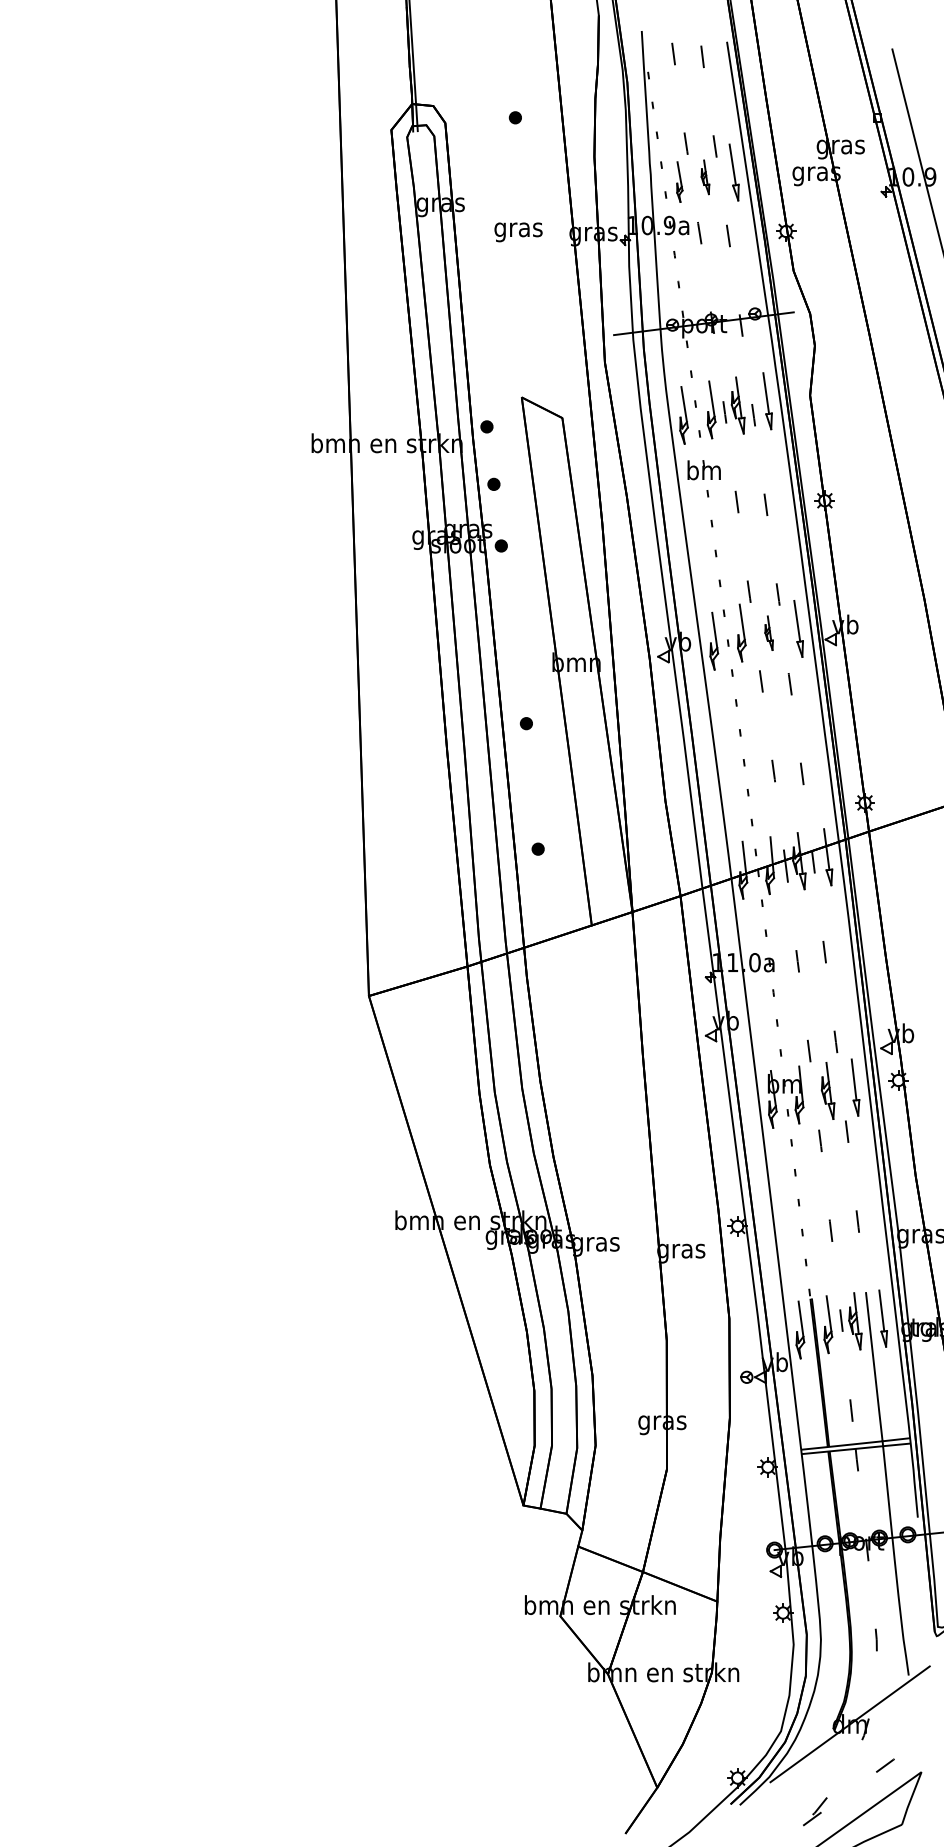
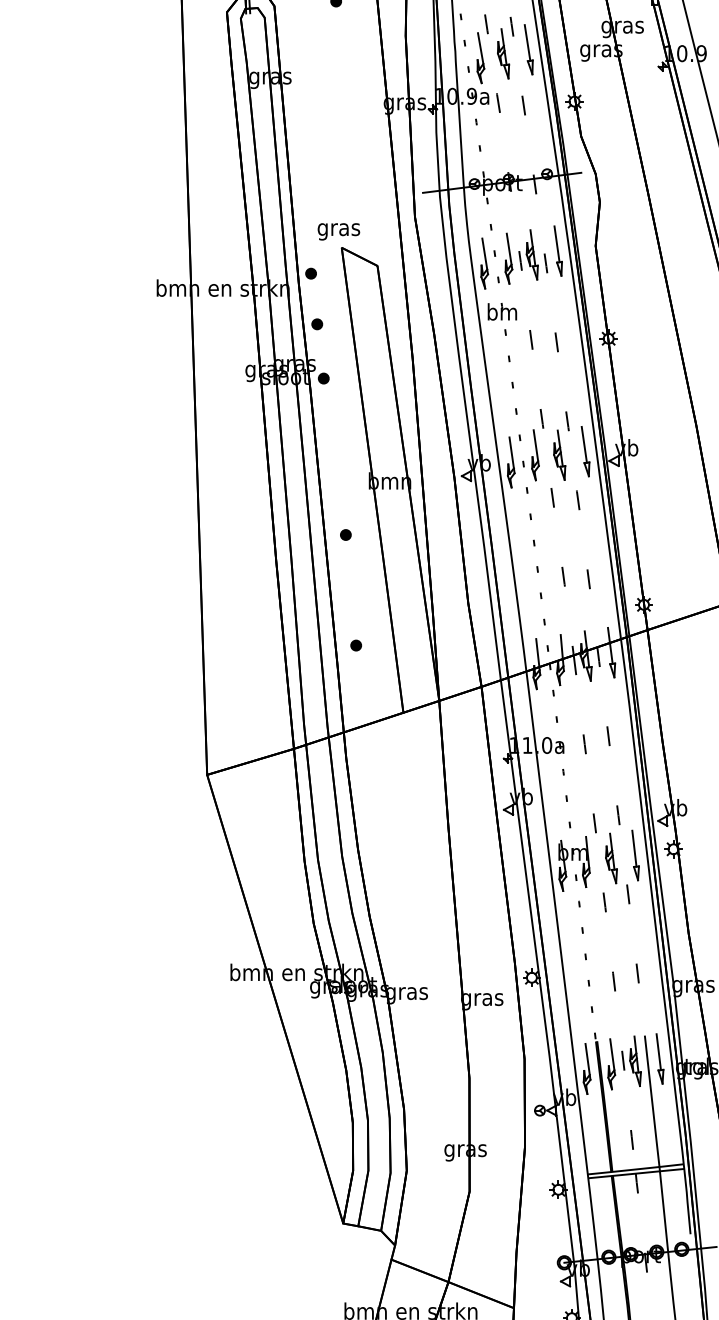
part: (705, 177) -> (503, 54), size x1.67
part: (679, 181) -> (480, 57), size x1.43
text: (518, 232) -> (338, 231), moved
part: (768, 633) -> (559, 455), size x1.67

